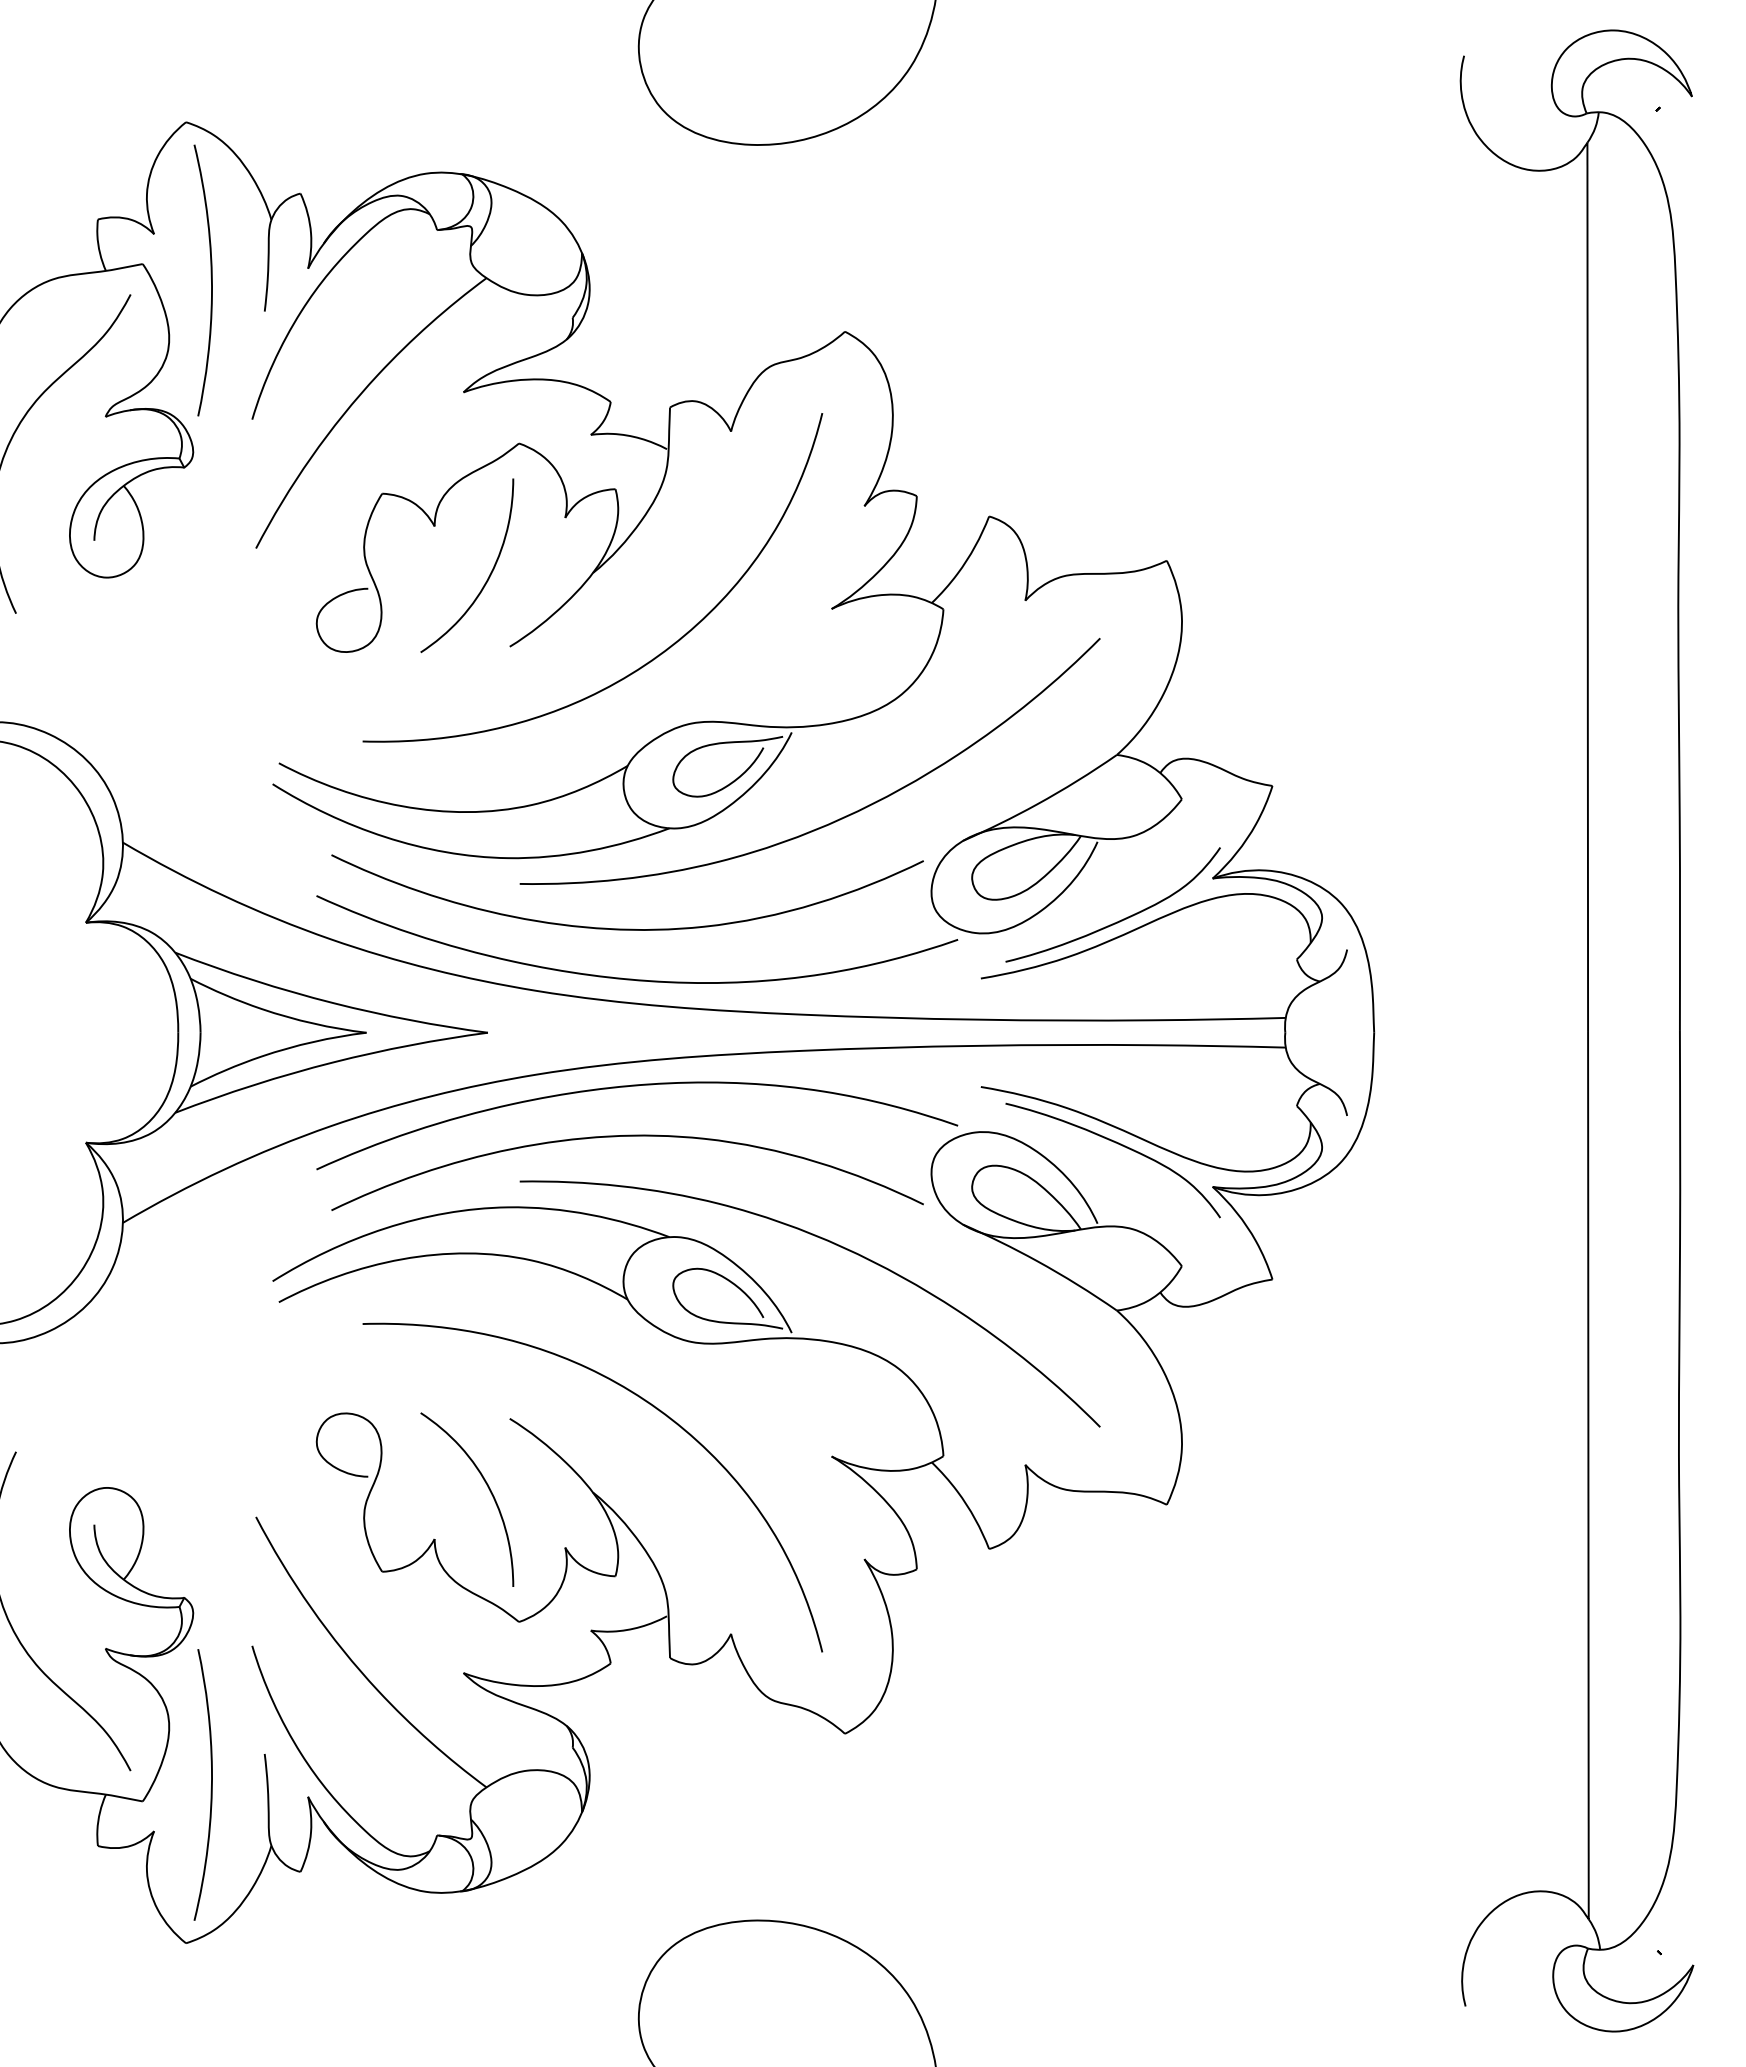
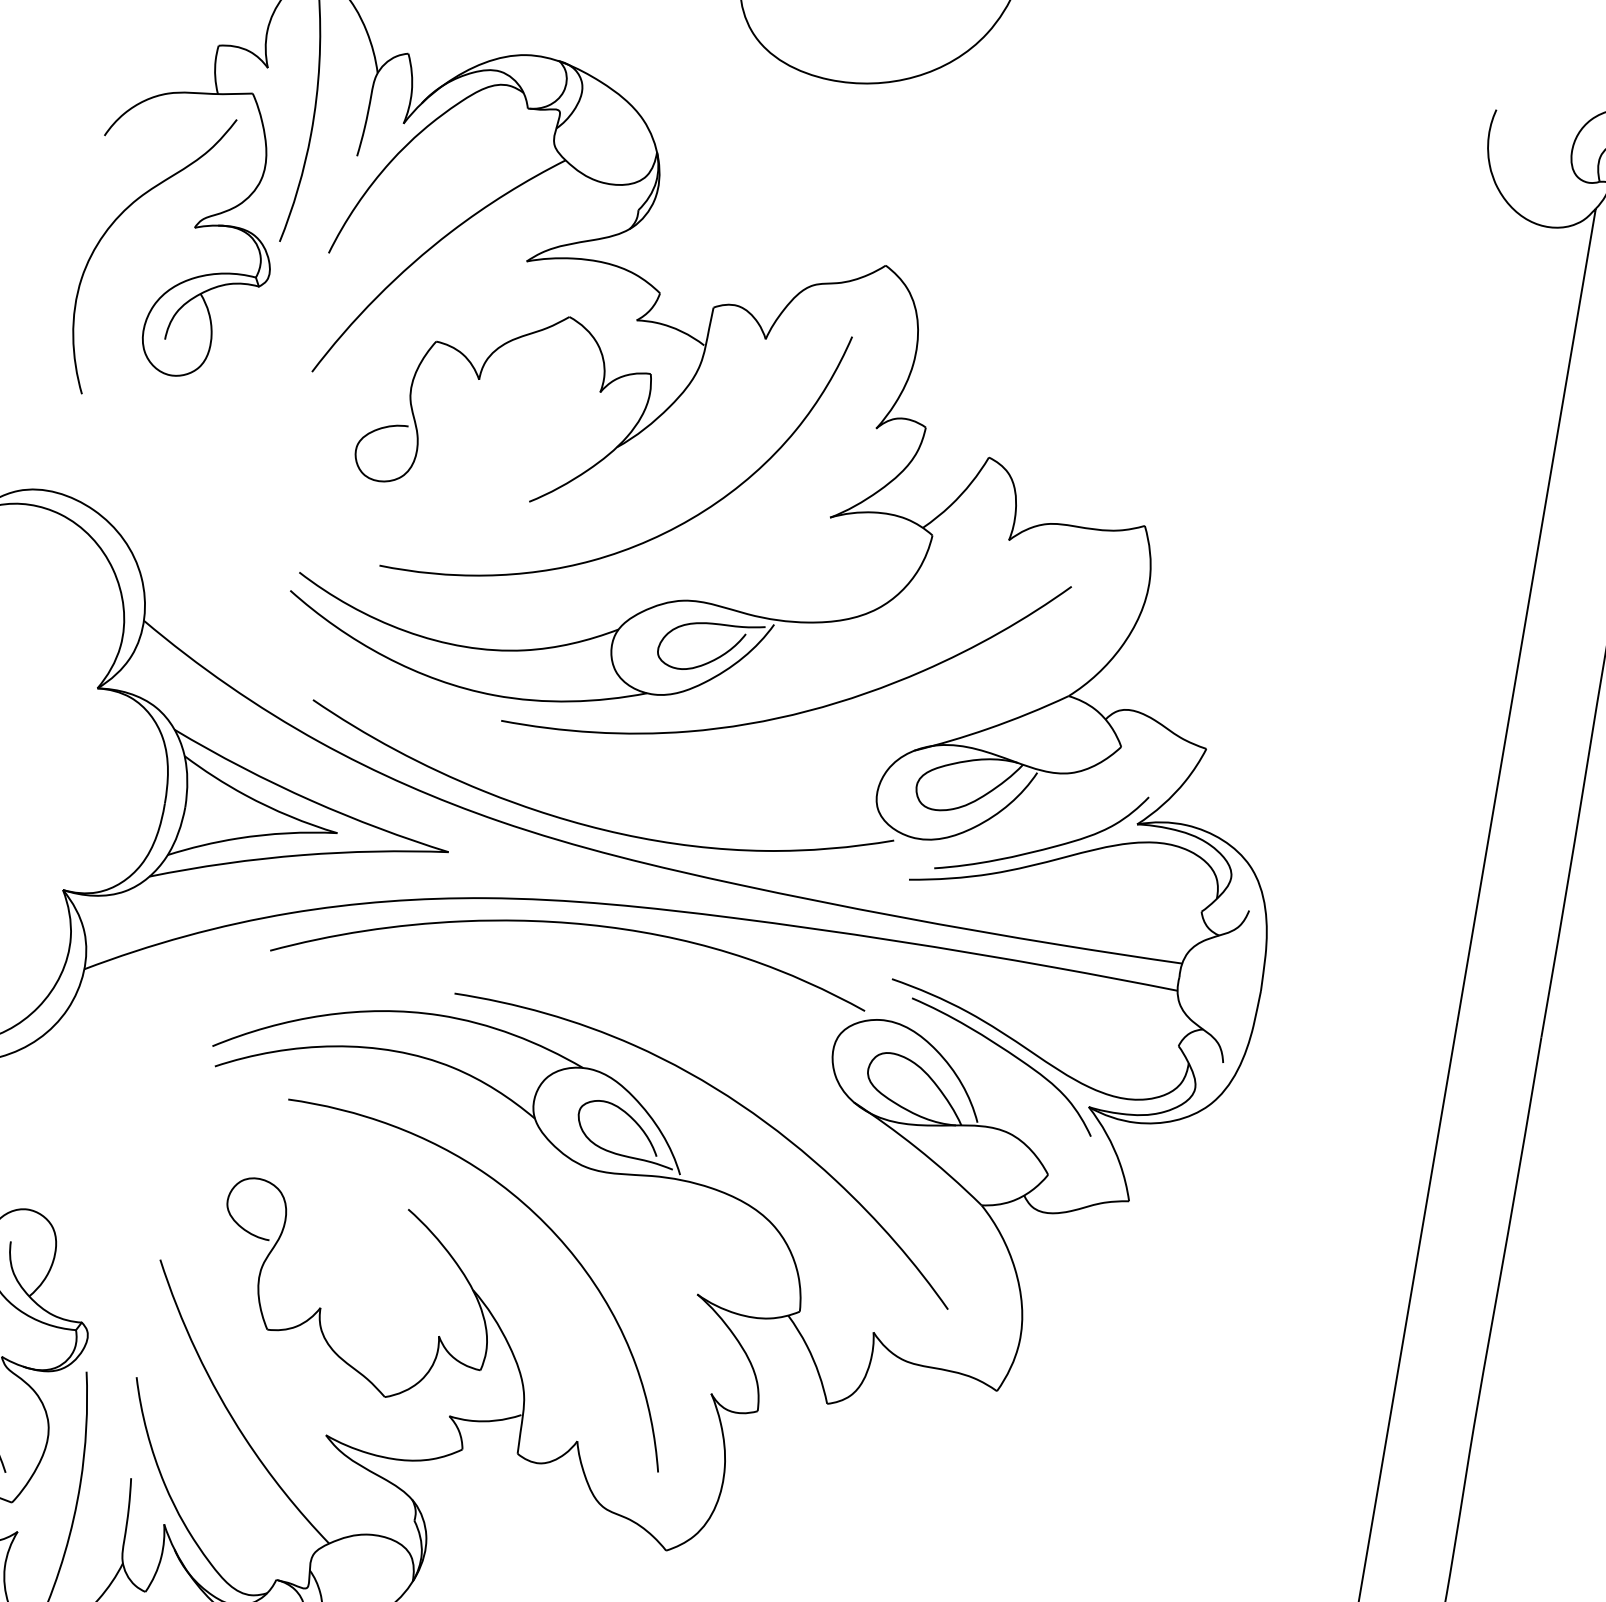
curve: (488, 576) -> (520, 434), removed
curve: (627, 928) -> (592, 778), removed
curve: (627, 1136) -> (560, 969), removed
curve: (488, 1489) -> (377, 1270), removed

